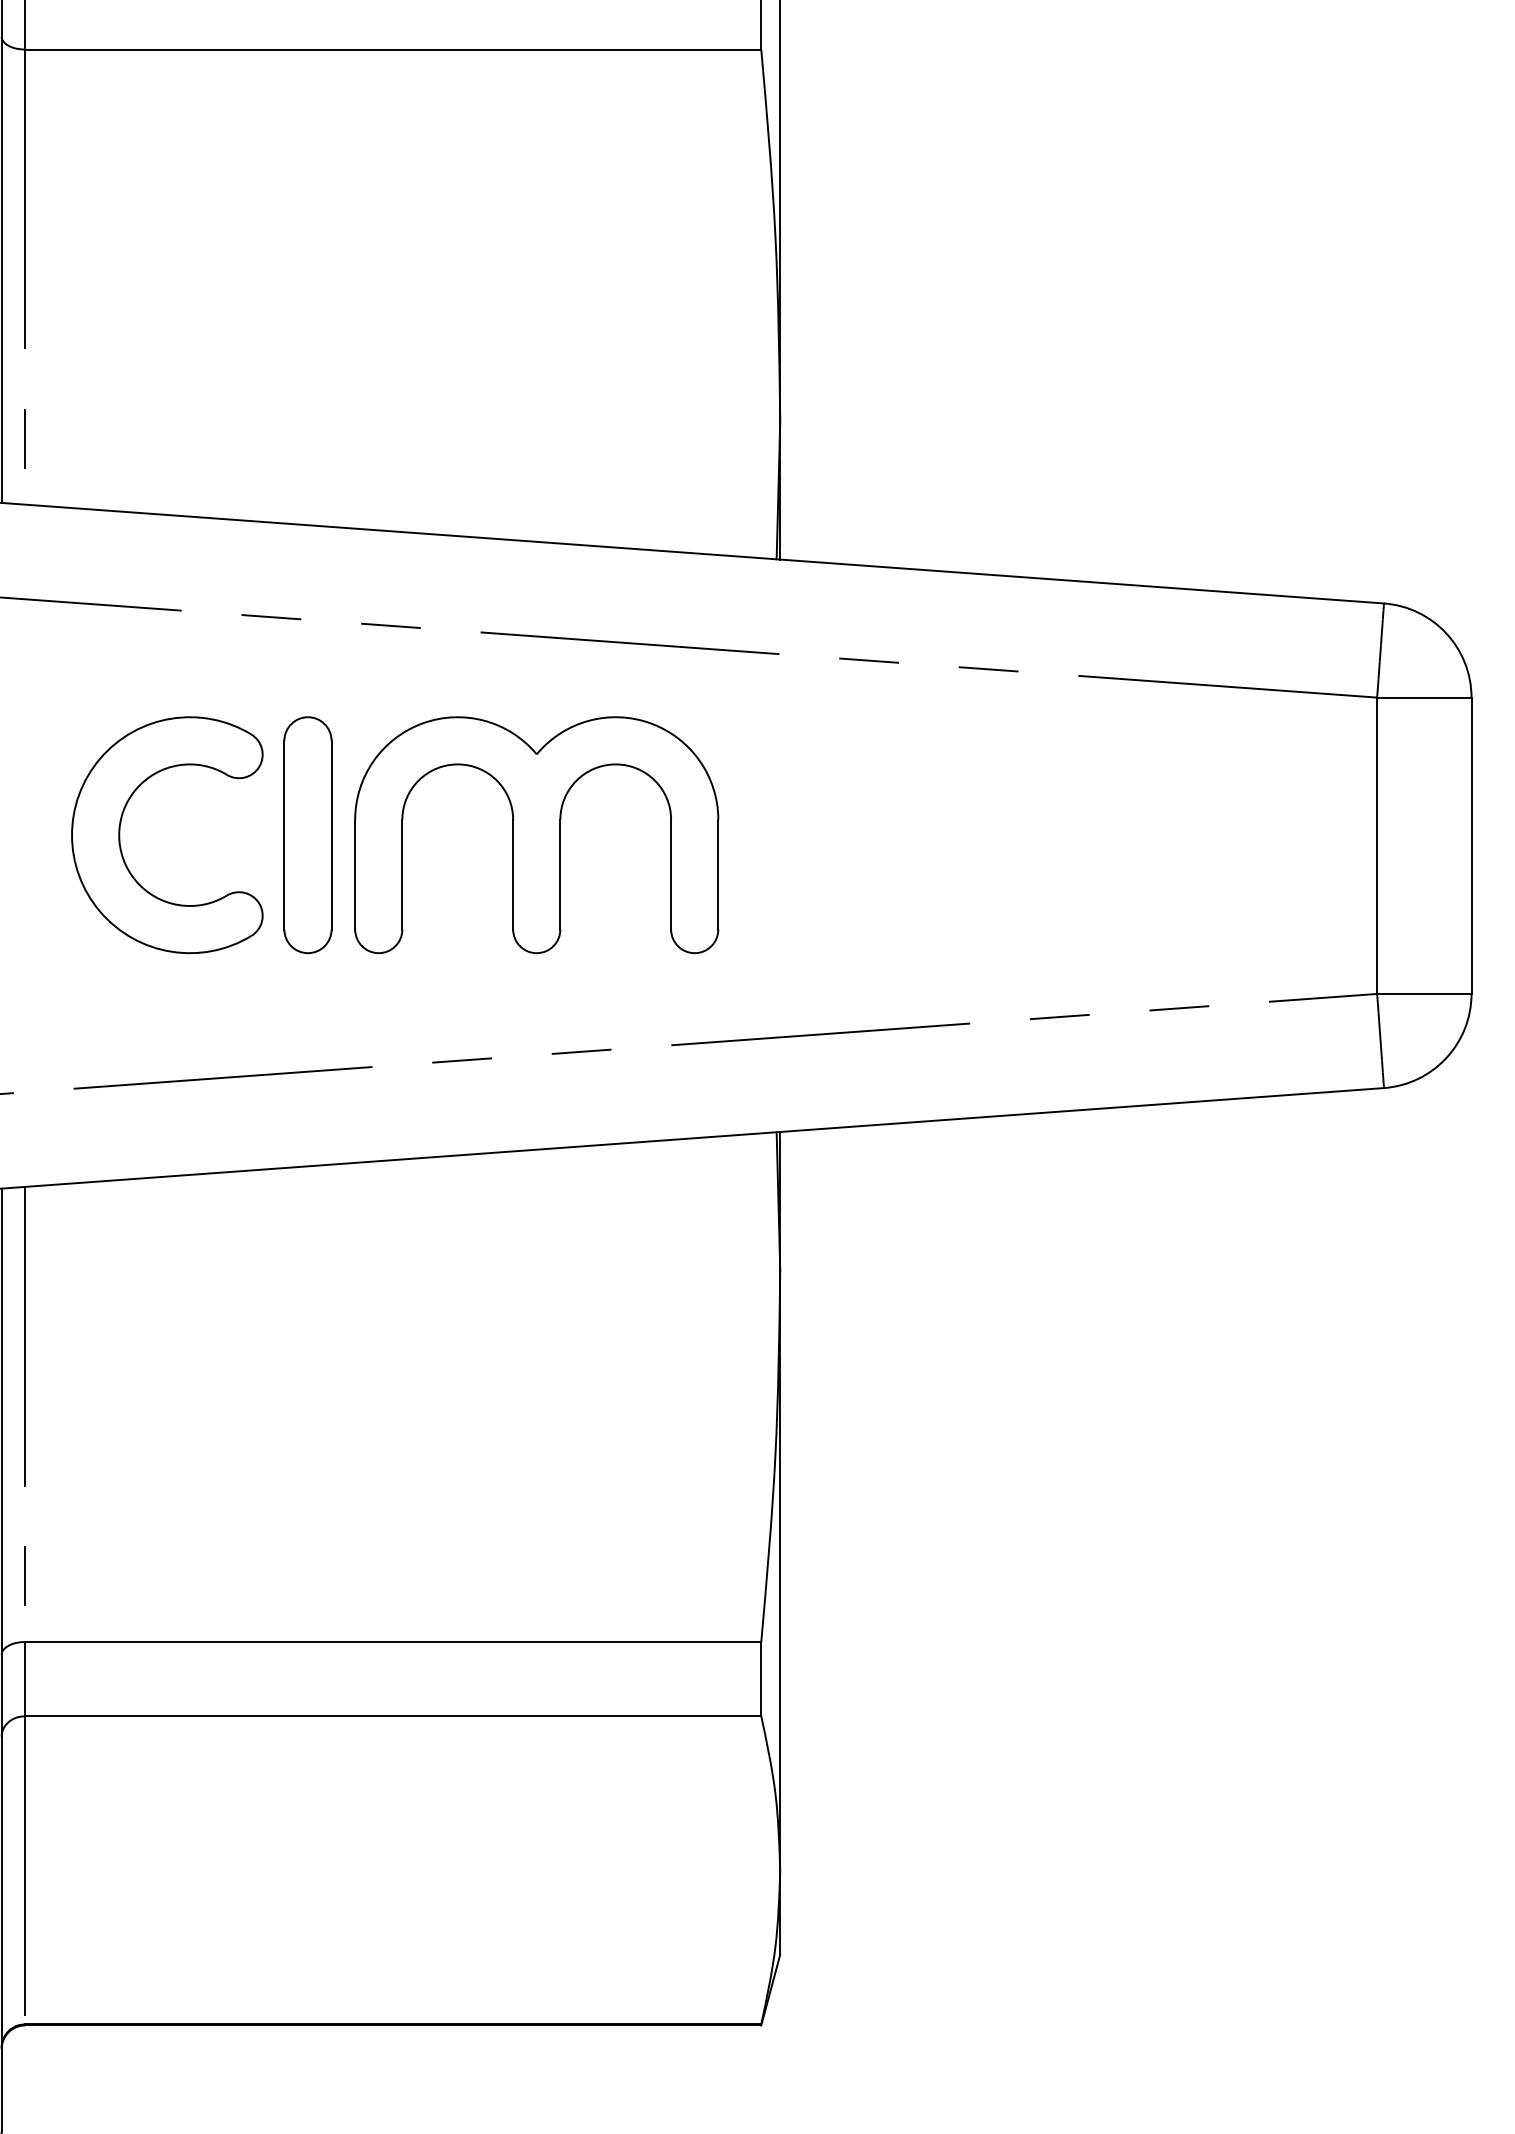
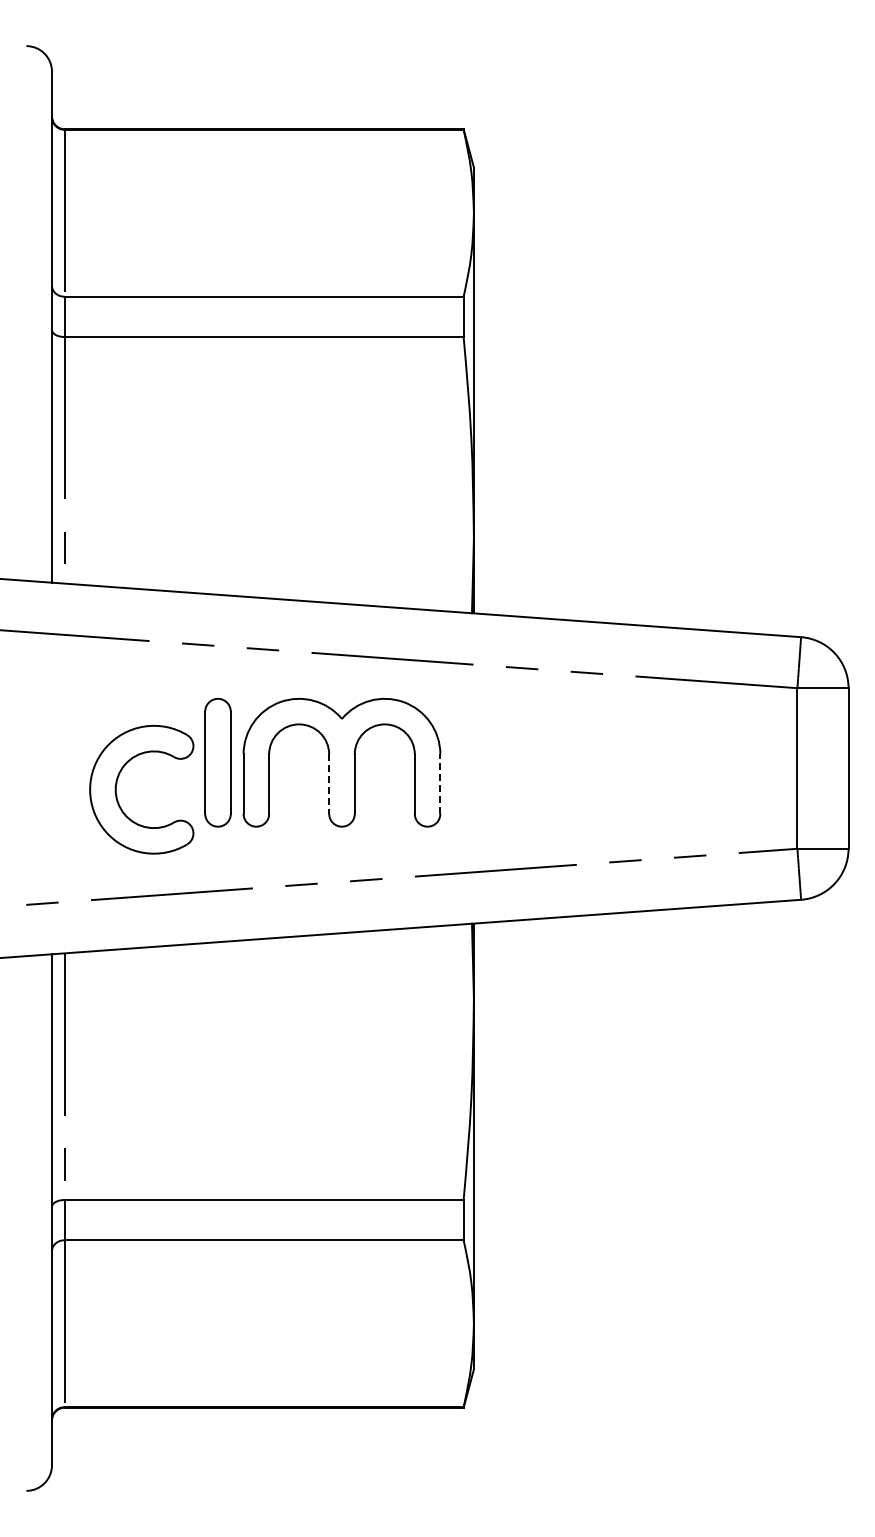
part: (122, 823) -> (117, 783), moved
line: (513, 875) -> (329, 784), solid -> dashed
line: (718, 875) -> (440, 784), solid -> dashed

